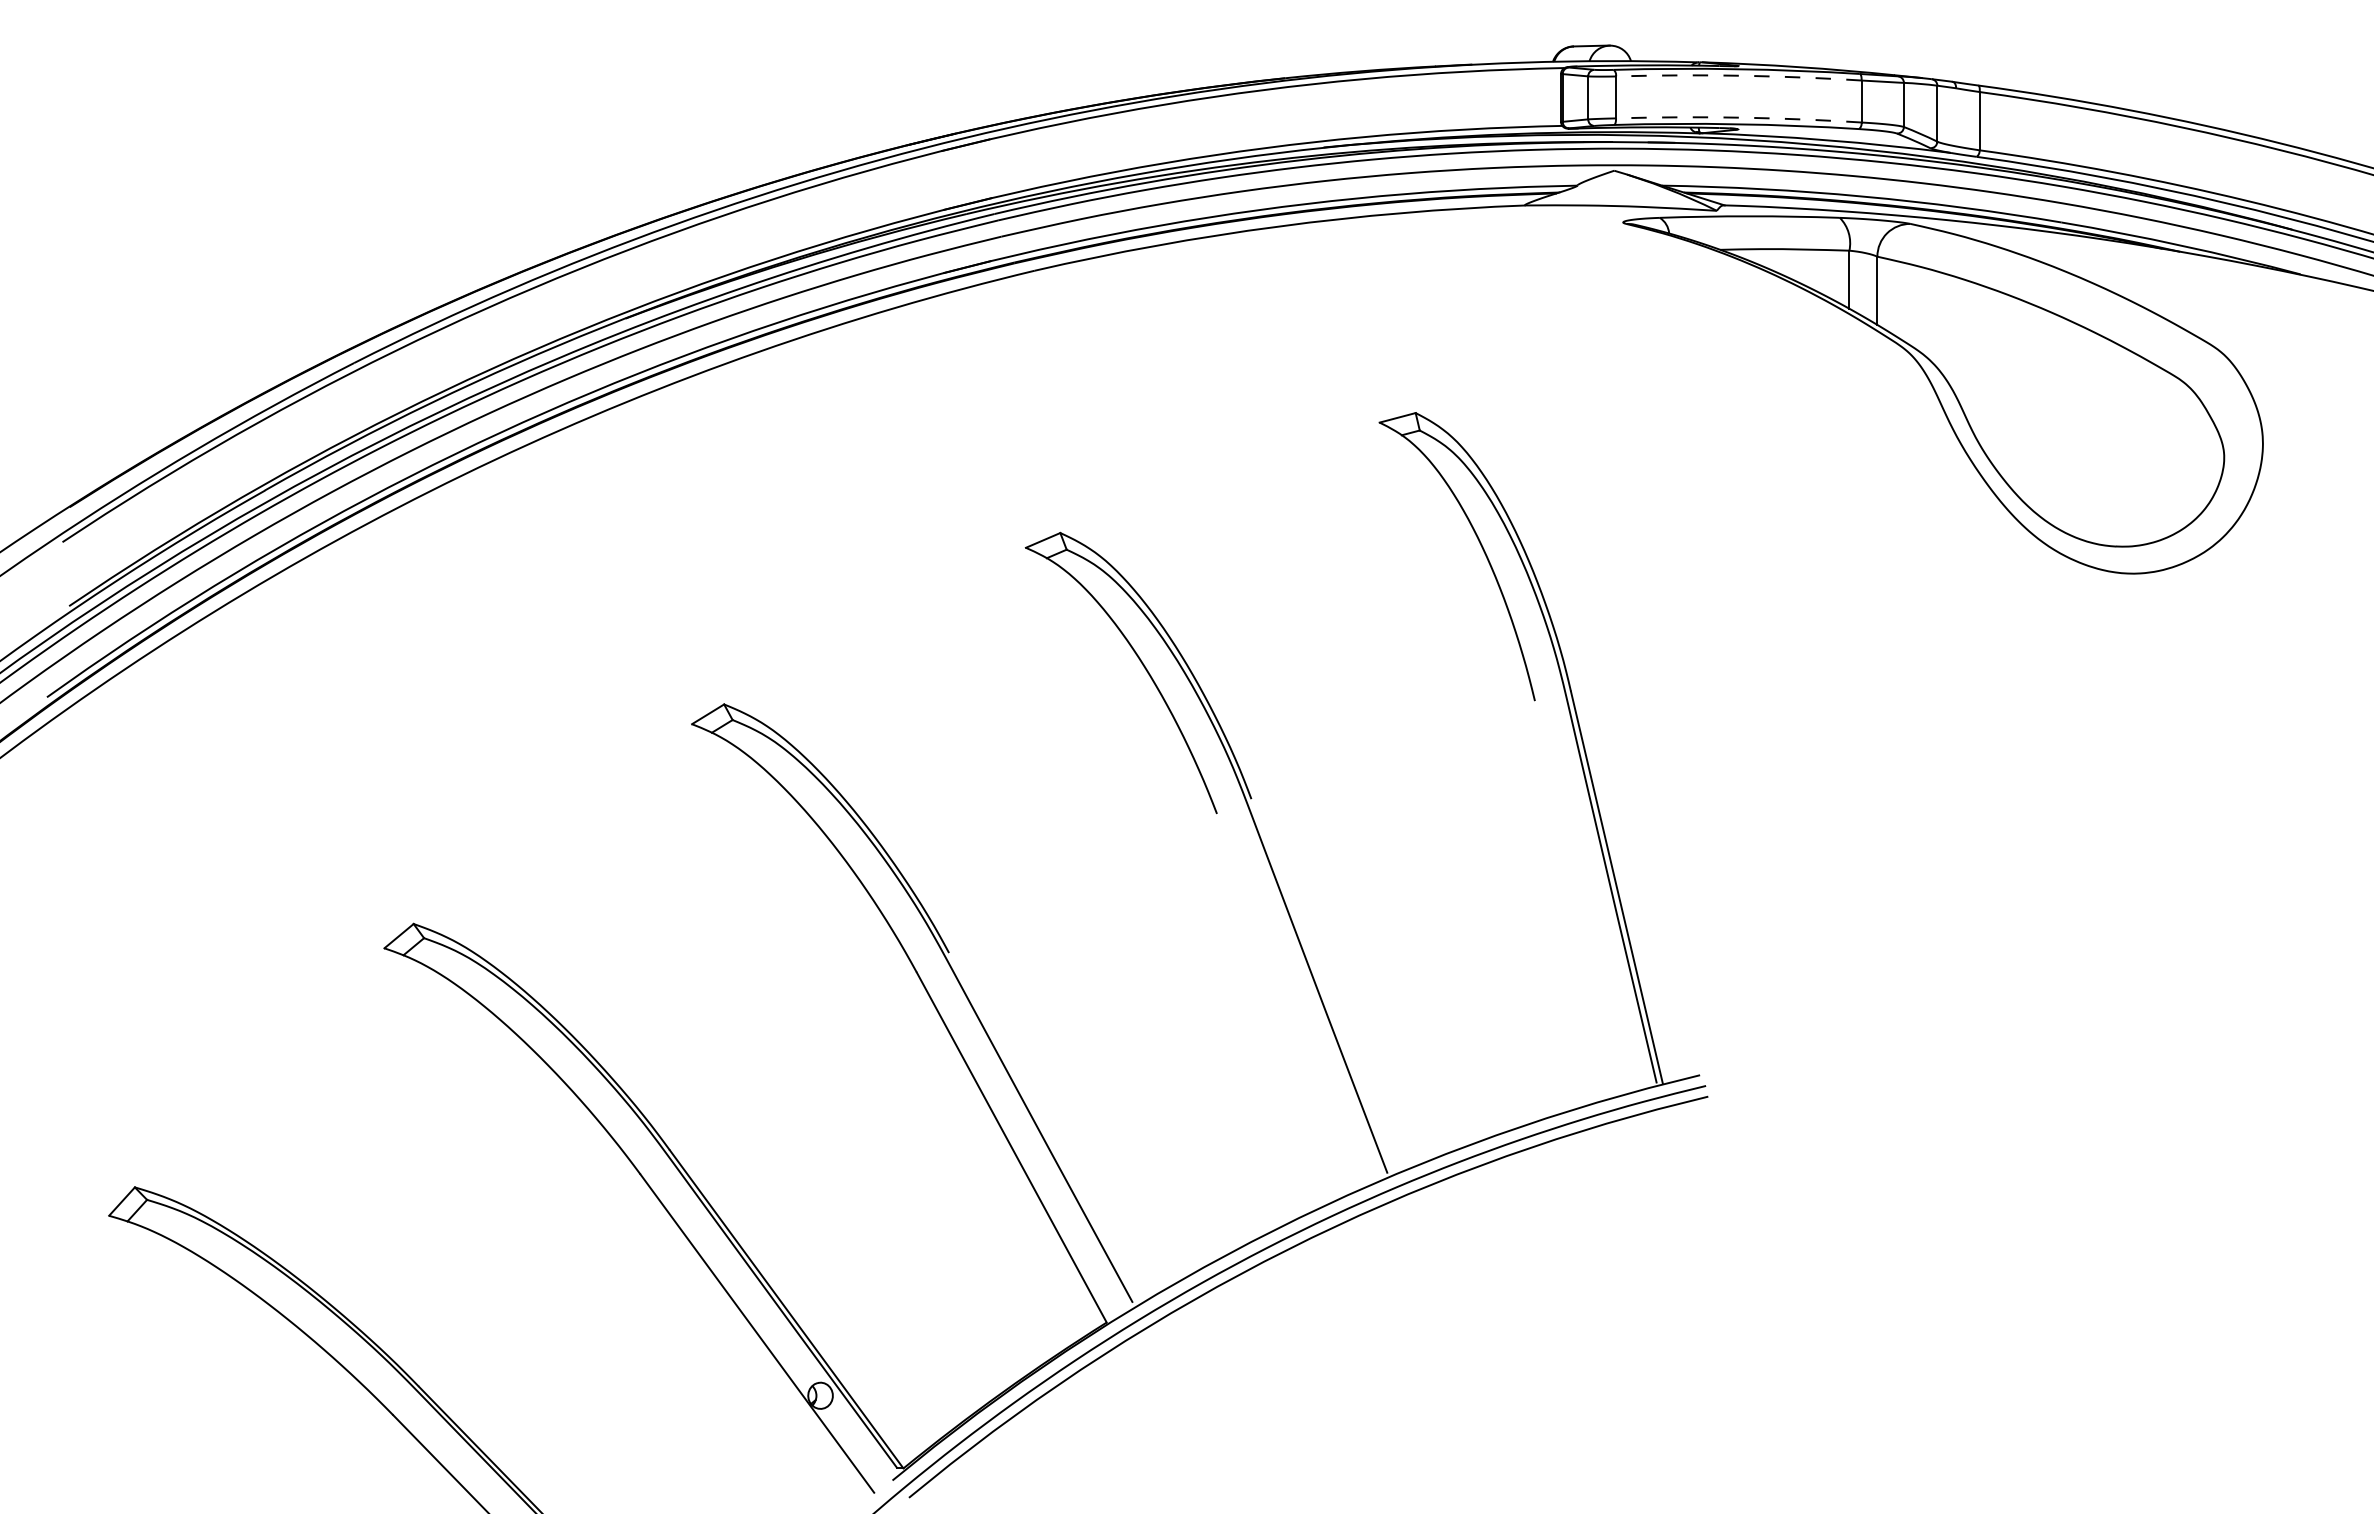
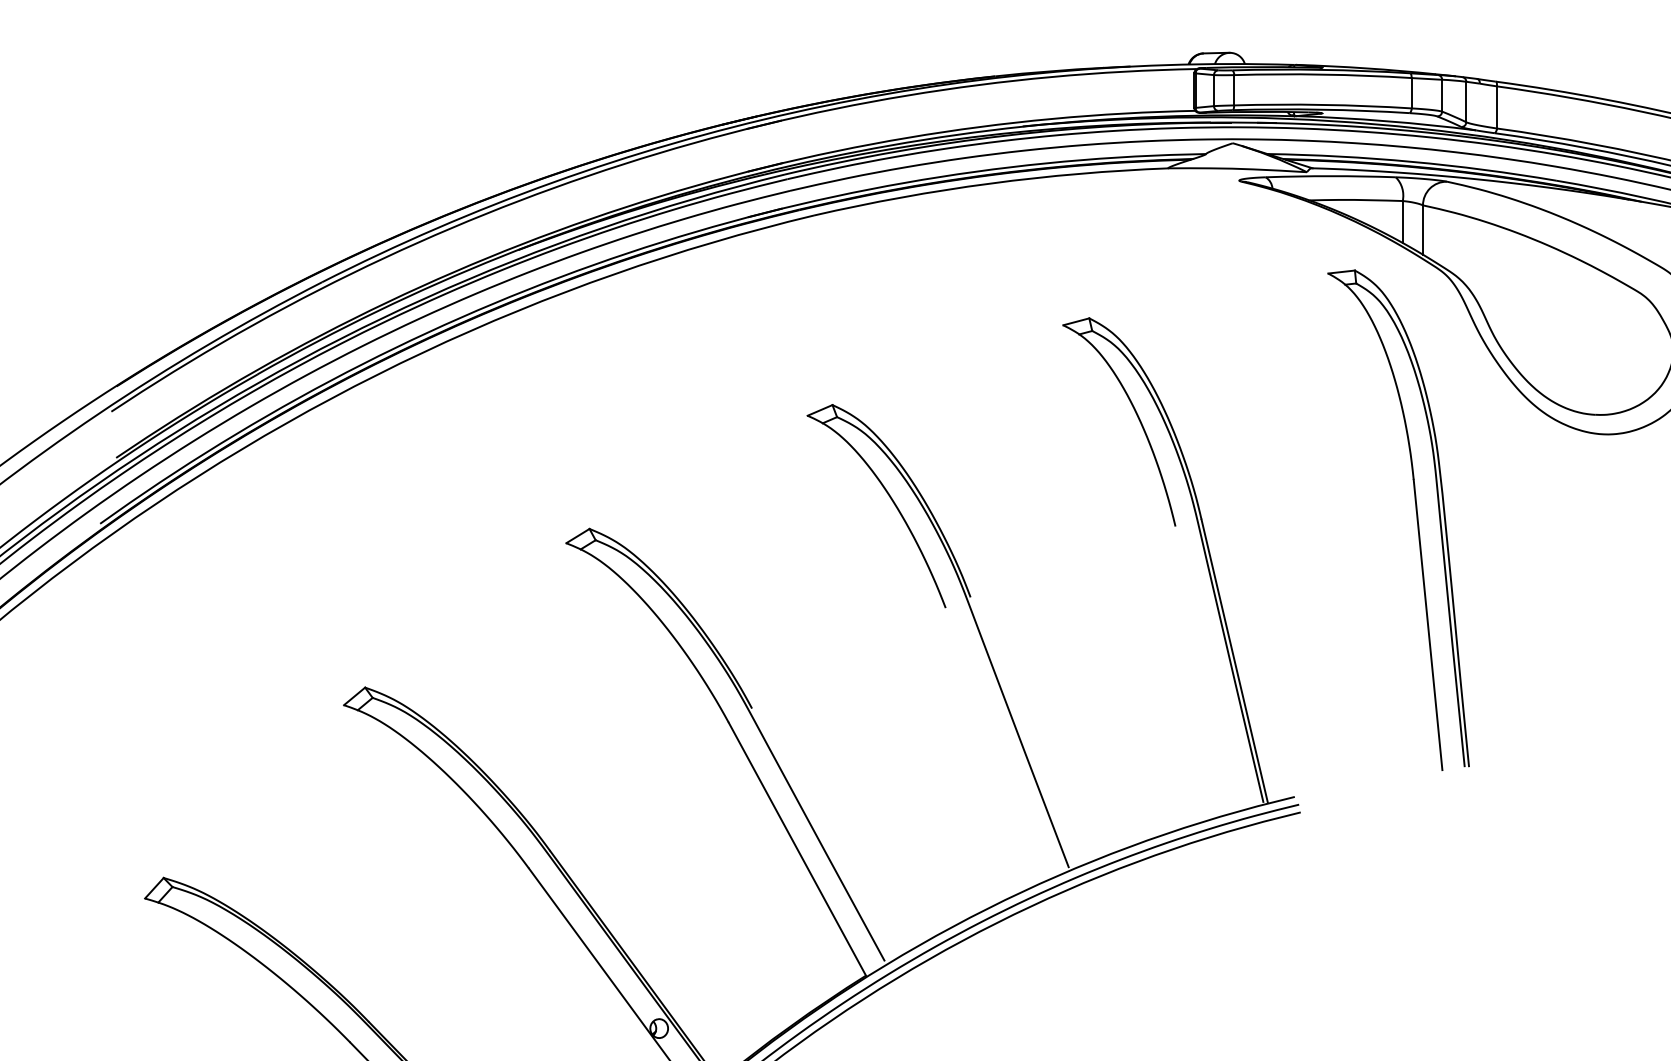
arc: (1738, 75) -> (1322, 74), dashed -> solid
arc: (1738, 117) -> (1322, 104), dashed -> solid
part: (1868, 689) -> (1416, 518), added

